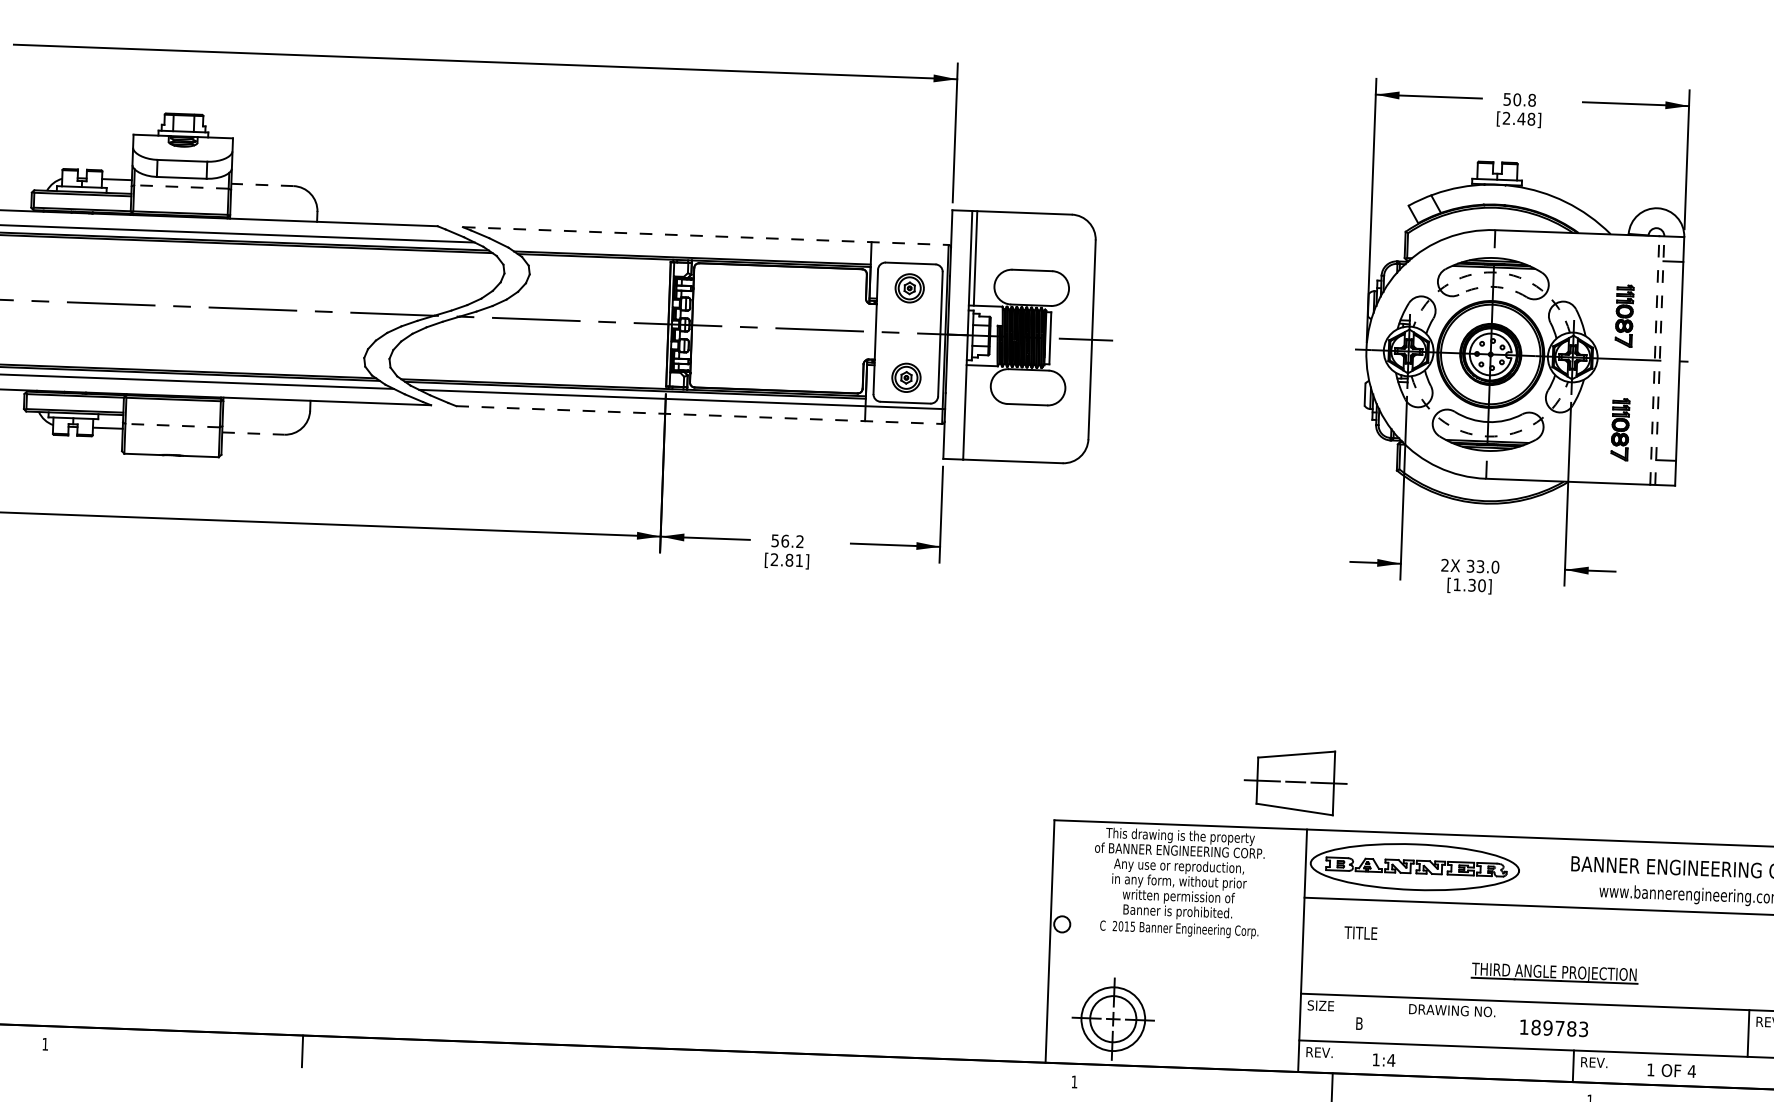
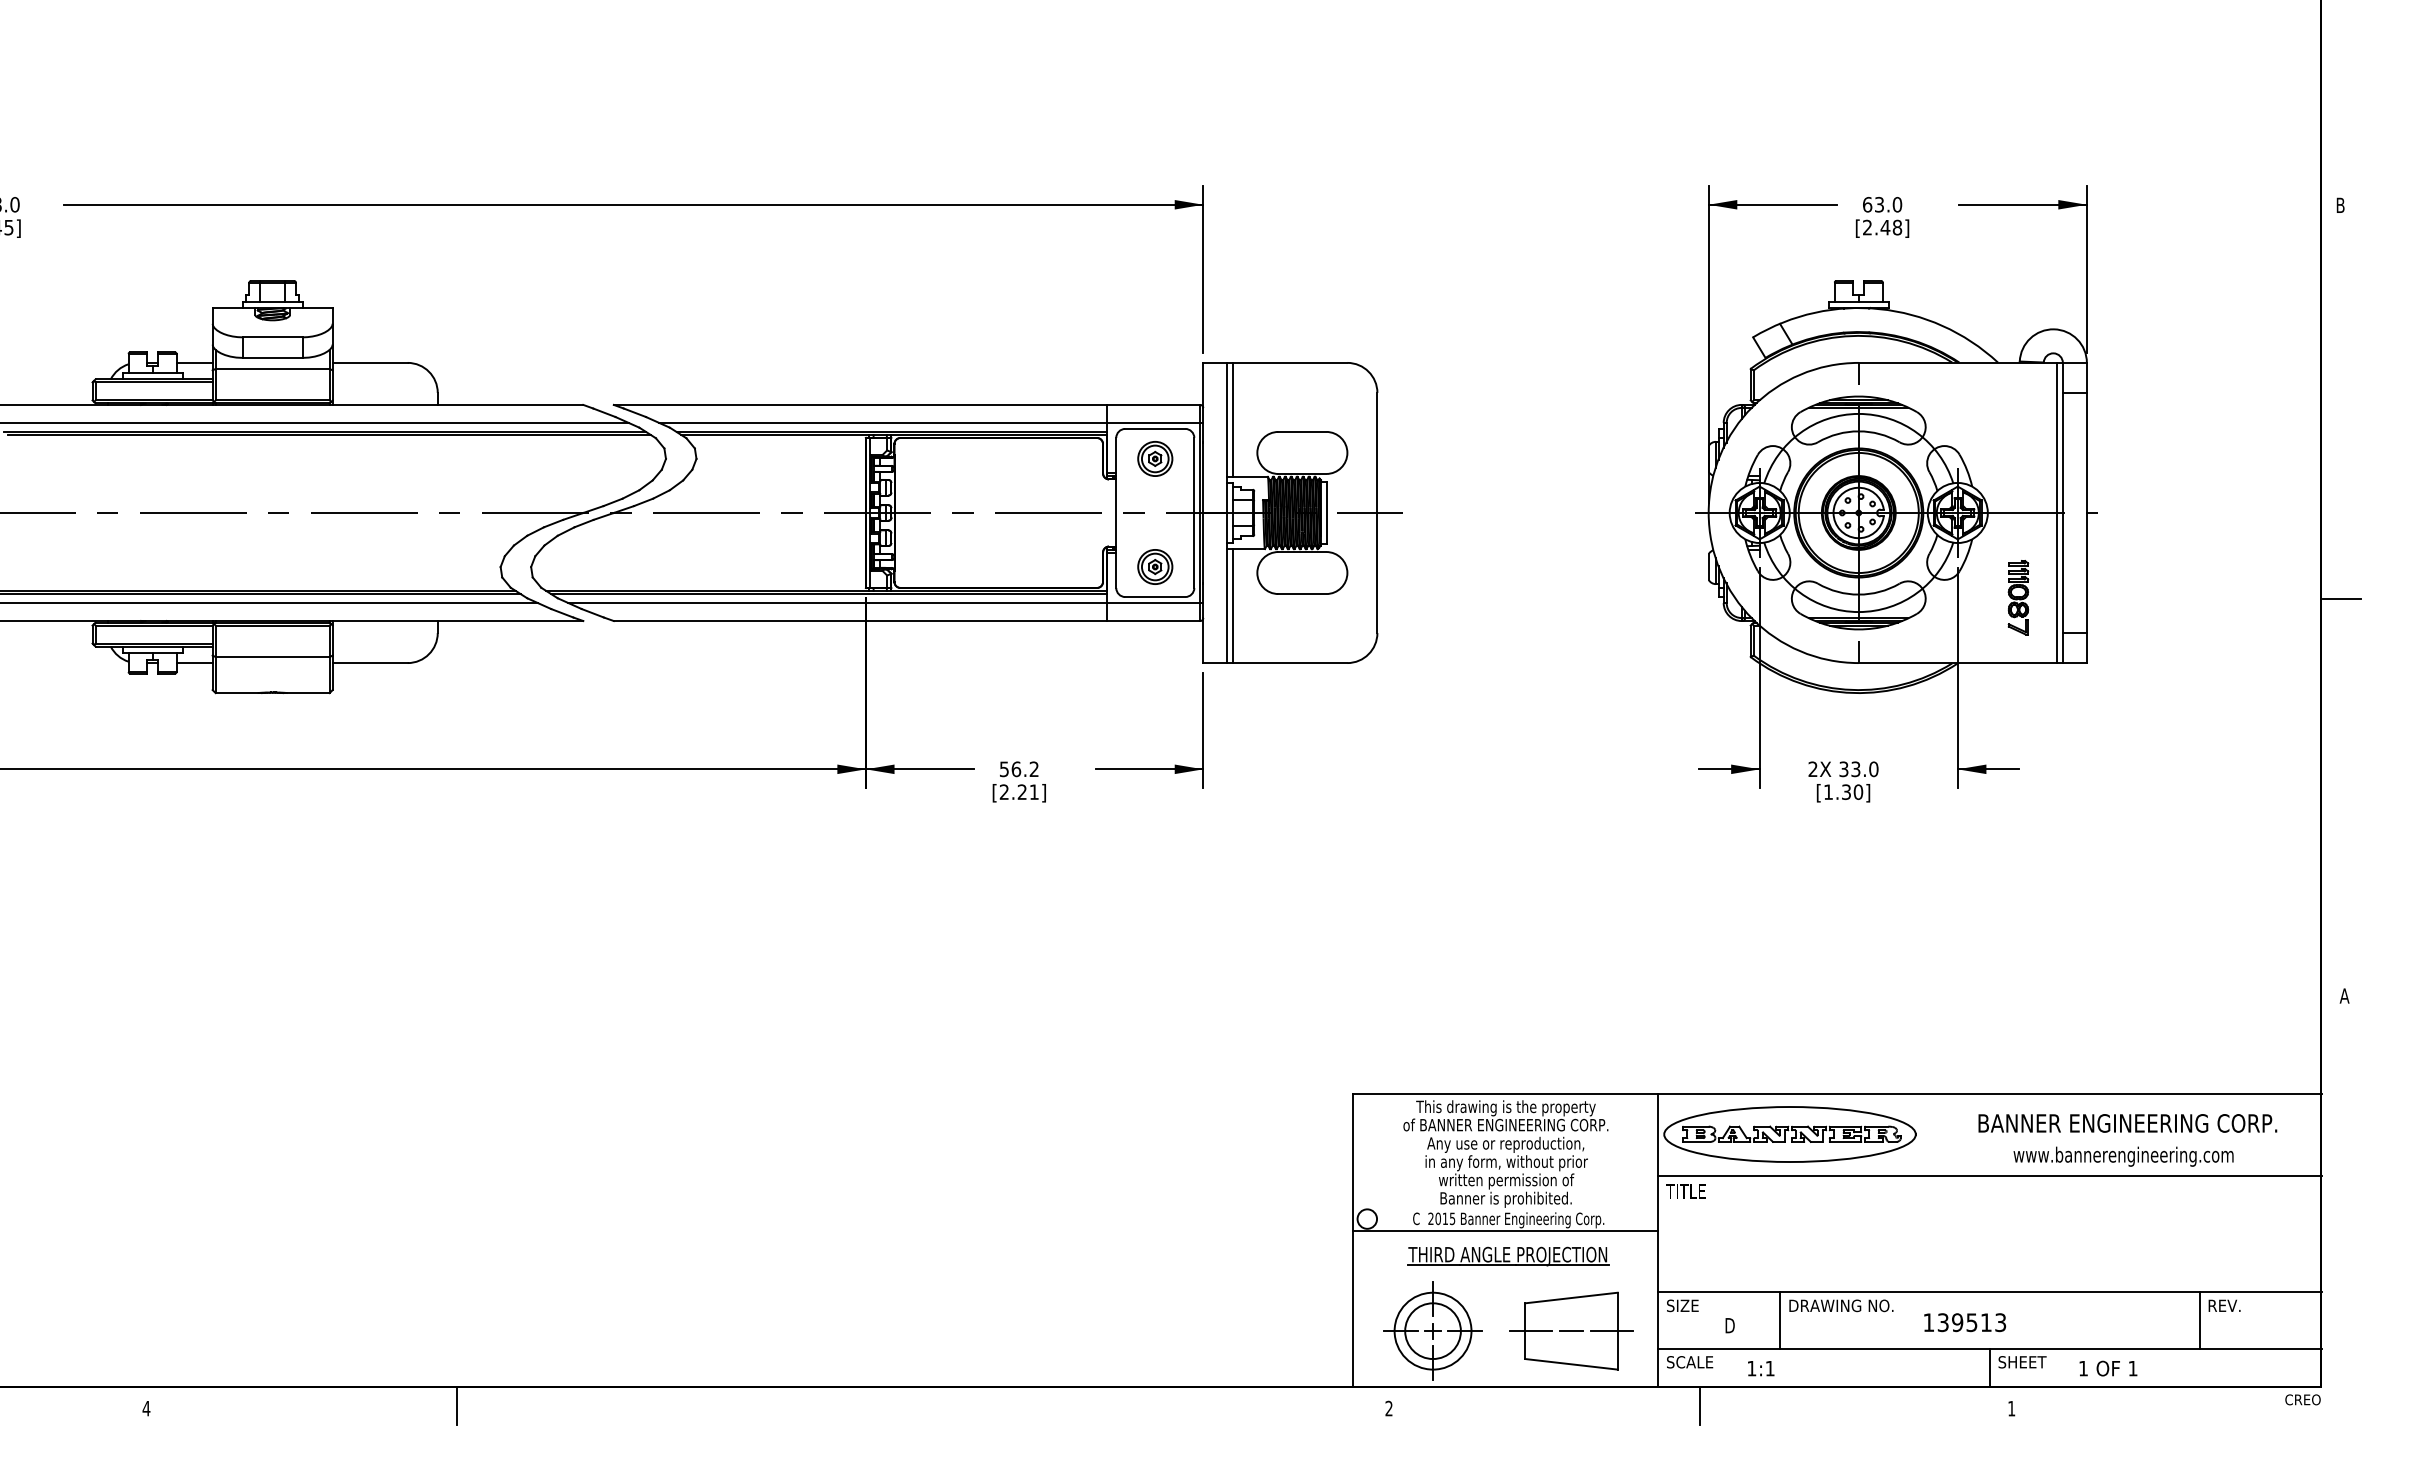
text: (1519, 99) -> (1882, 204), 50.8 -> 63.0
line: (262, 184) -> (370, 362), dashed -> solid
line: (181, 186) -> (272, 368), dashed -> solid
line: (706, 235) -> (907, 404), dashed -> solid
line: (725, 251) -> (931, 422), added
arc: (1493, 272) -> (1858, 413), dashed -> solid
arc: (1492, 286) -> (1858, 431), dashed -> solid
part: (1624, 315) -> (2018, 460), removed
line: (1654, 360) -> (2056, 512), dashed -> solid
line: (1659, 360) -> (2062, 512), dashed -> solid
line: (970, 412) -> (1233, 605), added
line: (699, 415) -> (907, 621), dashed -> solid
line: (172, 425) -> (272, 657), dashed -> solid
line: (253, 433) -> (370, 663), dashed -> solid
arc: (1487, 436) -> (1858, 612), dashed -> solid
text: (788, 560) -> (1021, 792), [2.81] -> [2.21]
part: (1295, 781) -> (1571, 1330), moved
text: (1360, 933) -> (1685, 1191), moved
line: (1176, 938) -> (1505, 1231), added
part: (1554, 973) -> (1508, 1256), moved
line: (1401, 1020) -> (1780, 1320), added
text: (1359, 1023) -> (1729, 1325), B -> D
text: (1553, 1028) -> (1964, 1322), 189783 -> 139513
text: (45, 1044) -> (146, 1408), 1 -> 4
text: (1325, 1052) -> (1690, 1362), REV. -> SCALE
text: (1391, 1060) -> (1770, 1368), 1:4 -> 1:1
text: (1600, 1063) -> (2022, 1362), REV. -> SHEET
text: (1691, 1071) -> (2132, 1368), 4 -> 1
text: (1074, 1081) -> (1388, 1408), 1 -> 2

